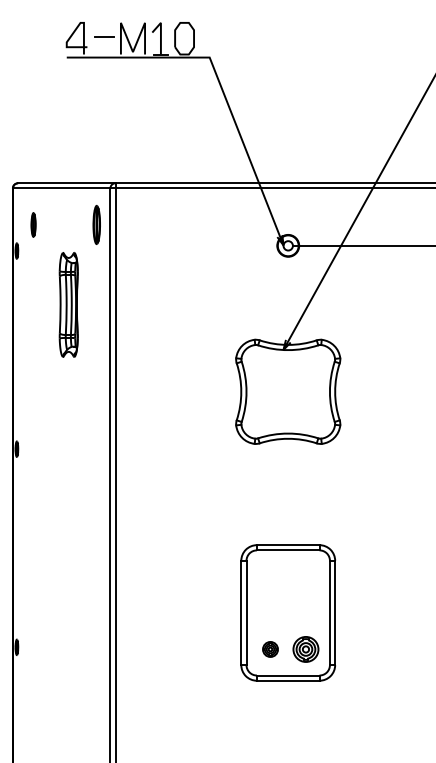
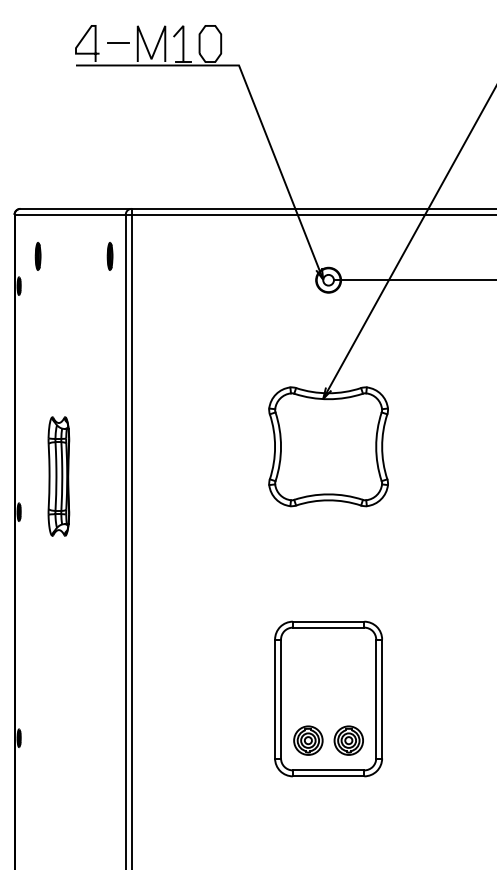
part: (96, 224) -> (109, 255), size x0.62
part: (68, 304) -> (58, 476), moved
part: (270, 649) -> (308, 740), size x1.67

